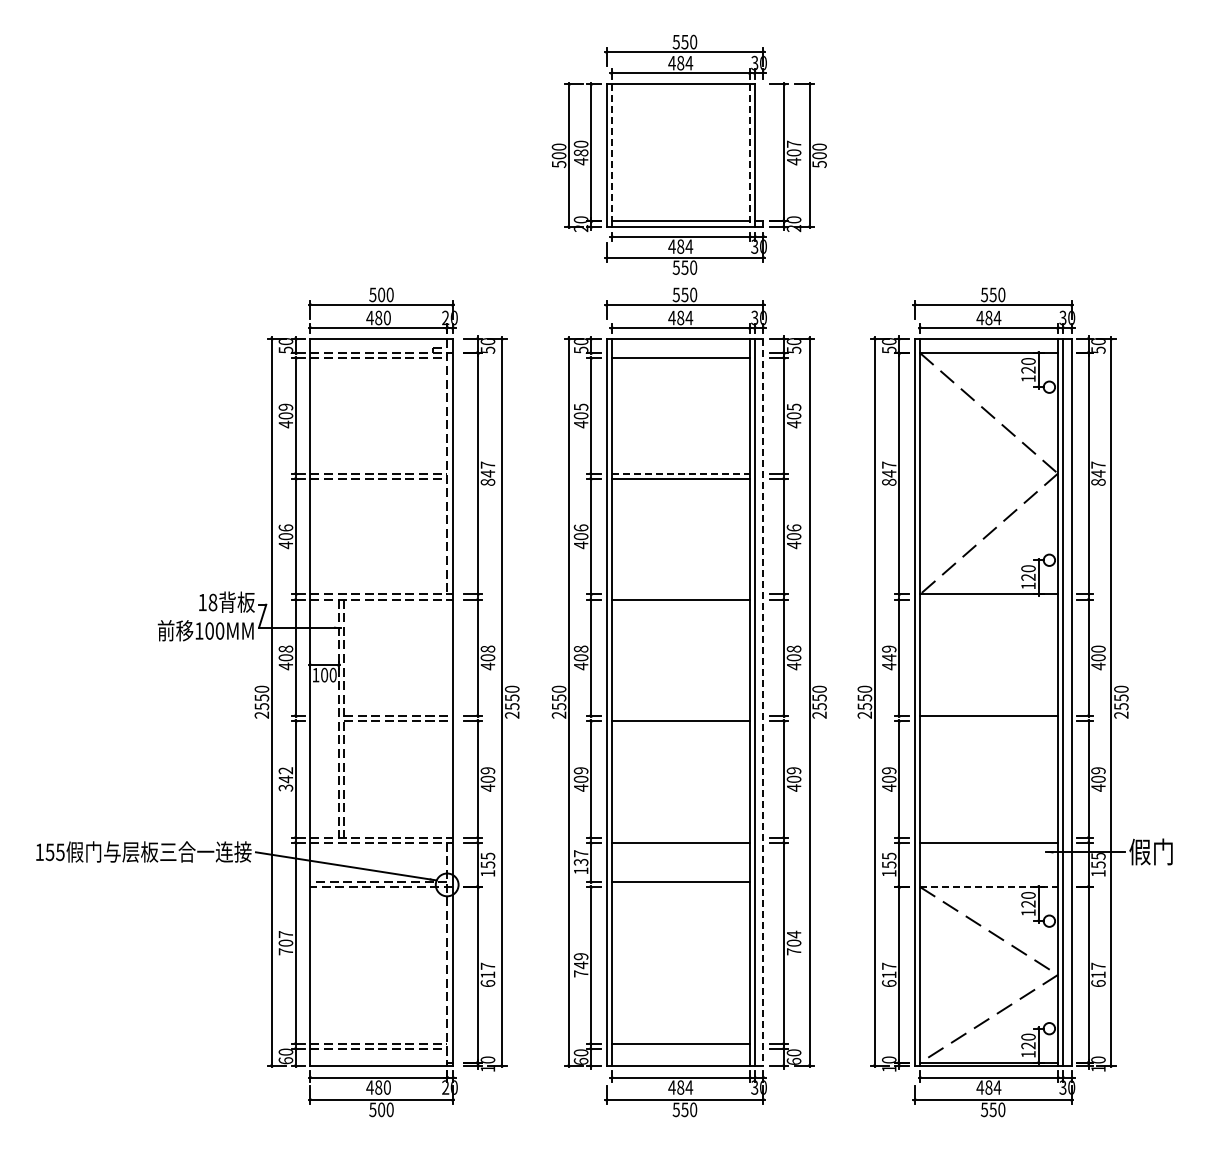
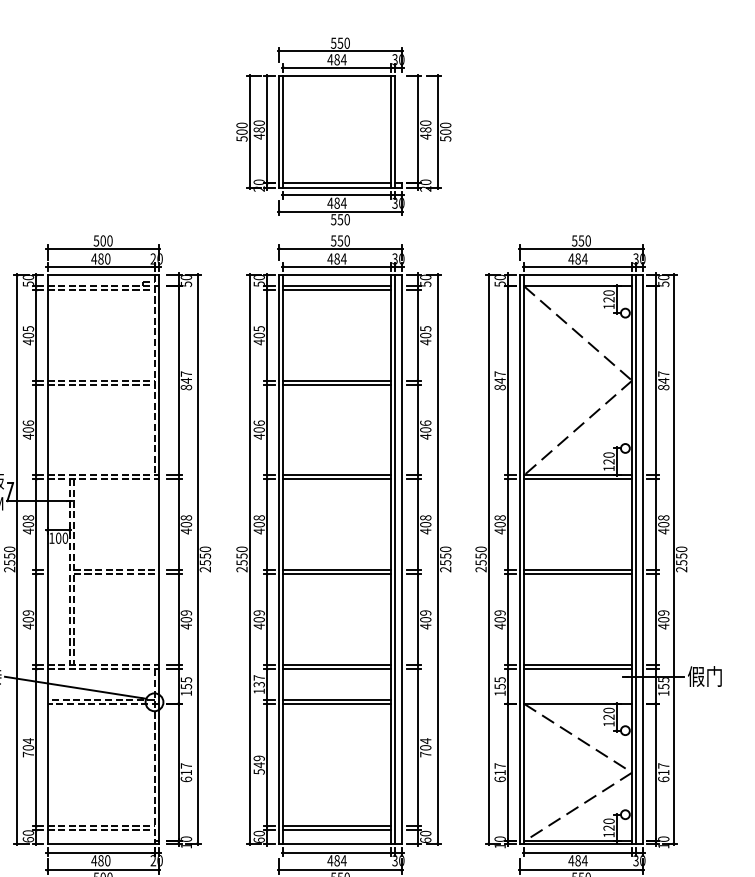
text: (793, 148) -> (425, 126), 407 -> 480
line: (611, 153) -> (282, 130), dashed -> solid
line: (749, 156) -> (390, 132), dashed -> solid
line: (680, 353) -> (336, 286), added
text: (285, 406) -> (28, 328), 409 -> 405
line: (680, 473) -> (336, 380), dashed -> solid
line: (680, 594) -> (336, 475), added
line: (988, 599) -> (577, 479), added
text: (1098, 648) -> (663, 517), 400 -> 408
text: (889, 653) -> (500, 521), 449 -> 408
line: (763, 702) -> (401, 559), dashed -> solid
line: (680, 715) -> (336, 569), added
line: (988, 721) -> (577, 574), added
text: (285, 779) -> (28, 619), 342 -> 409
line: (680, 837) -> (336, 665), added
line: (988, 837) -> (577, 665), added
line: (680, 887) -> (336, 704), added
line: (988, 887) -> (577, 704), dashed -> solid
text: (285, 934) -> (28, 741), 707 -> 704
text: (581, 973) -> (259, 771), 749 -> 549
line: (680, 1048) -> (336, 830), added

